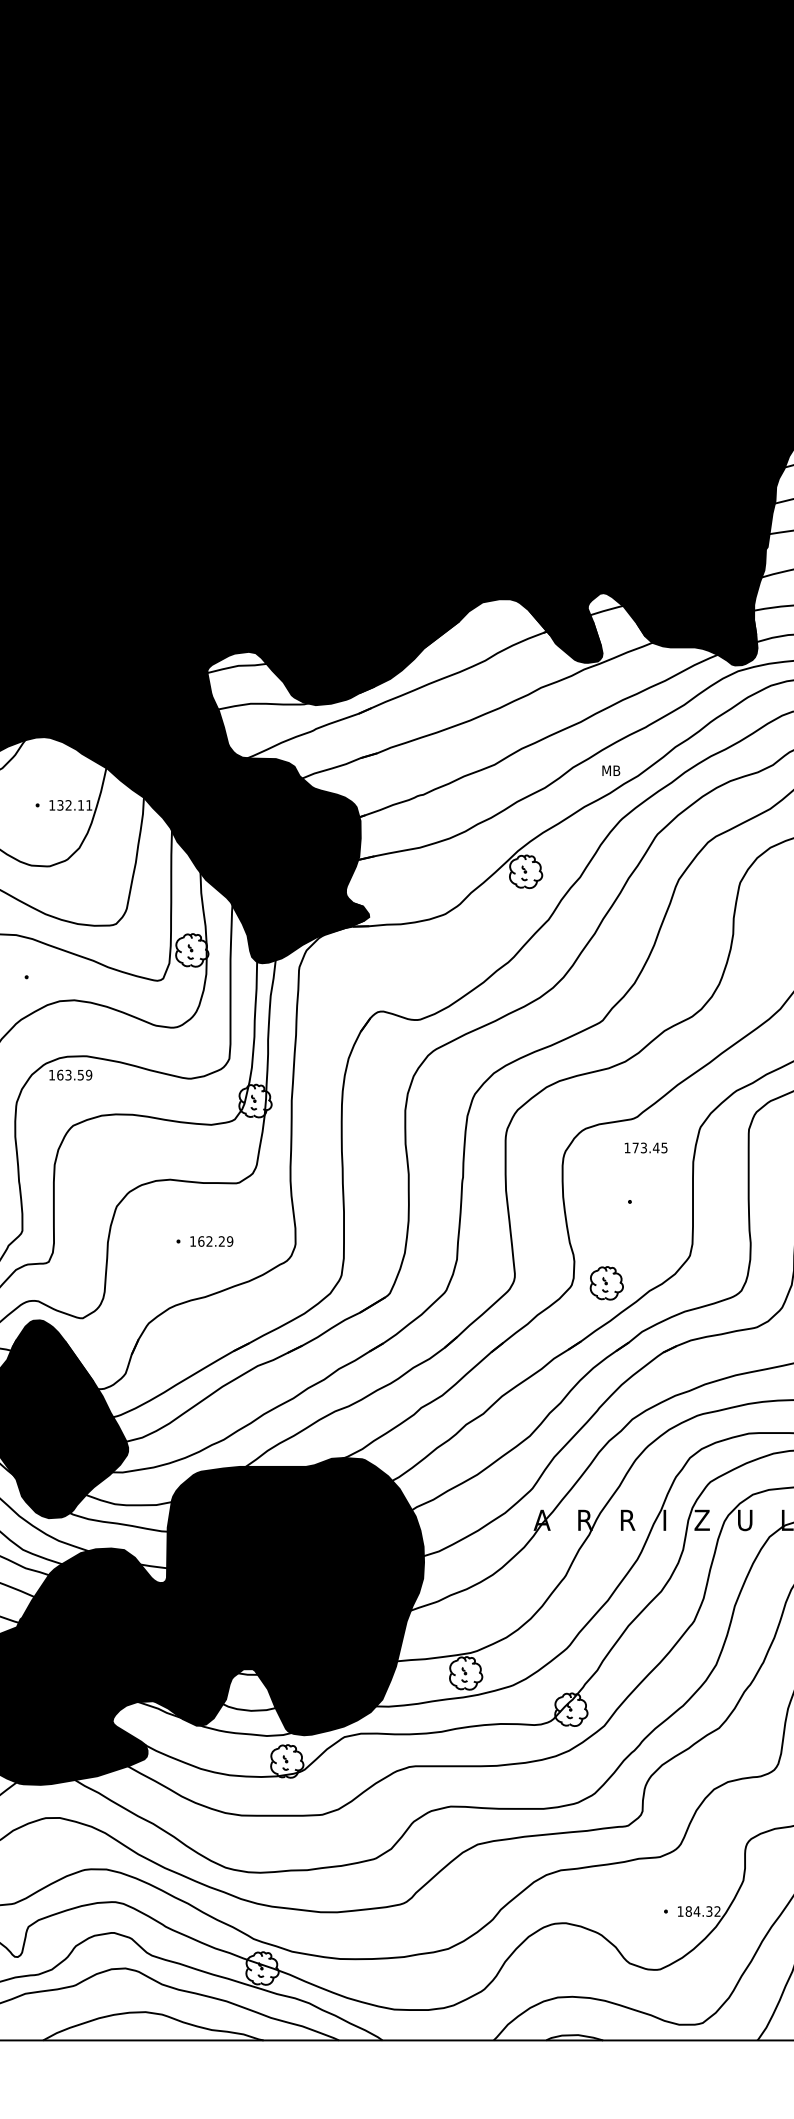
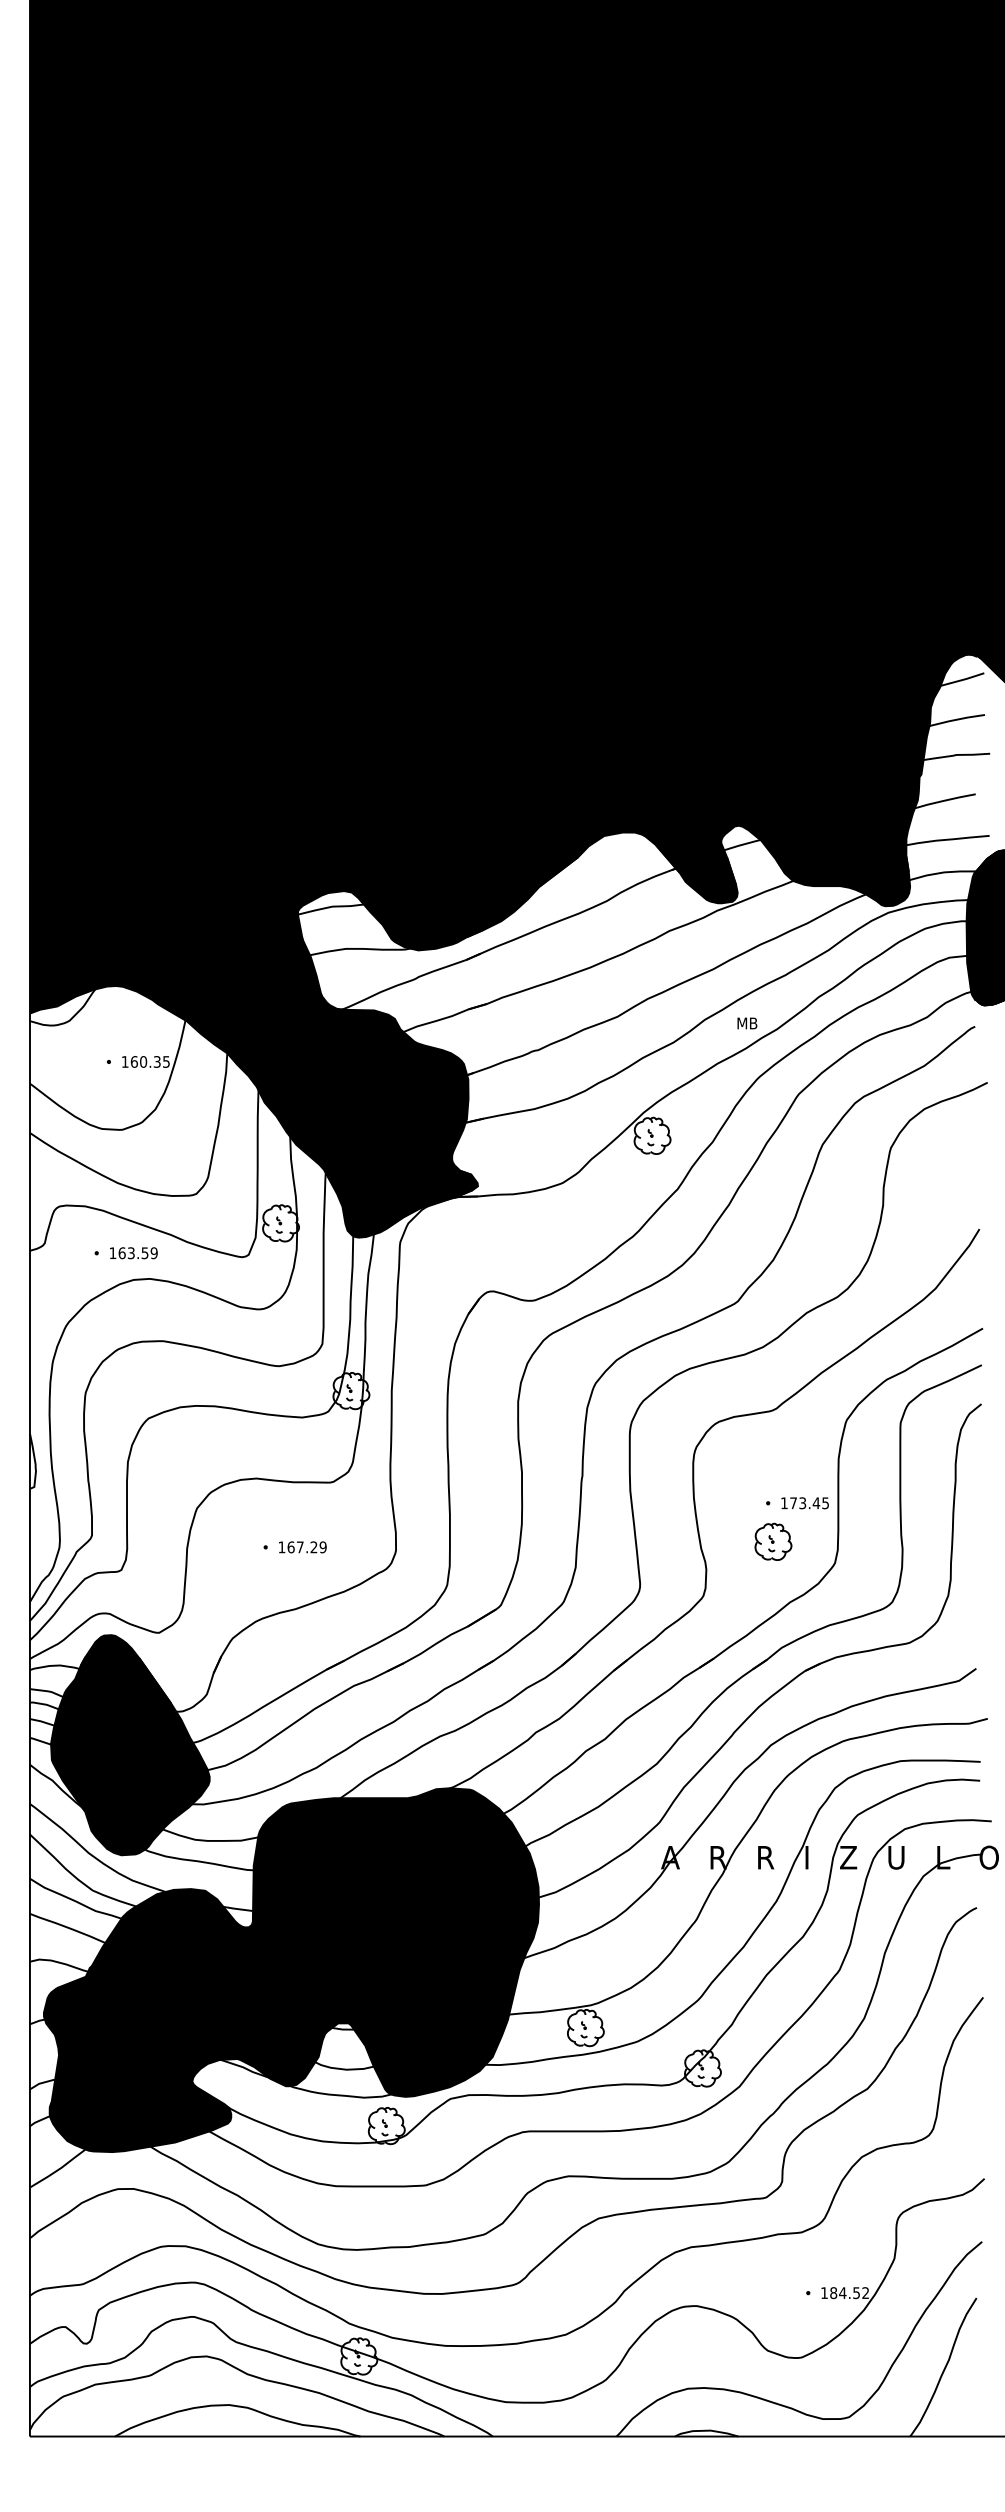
text: (74, 804) -> (149, 1061), 132.11 -> 160.35
text: (70, 1075) -> (133, 1253), moved
text: (645, 1148) -> (804, 1503), moved
text: (208, 1241) -> (299, 1547), 162.29 -> 167.29
part: (606, 1282) -> (773, 1541), moved
text: (709, 1911) -> (856, 2292), 184.32 -> 184.52

